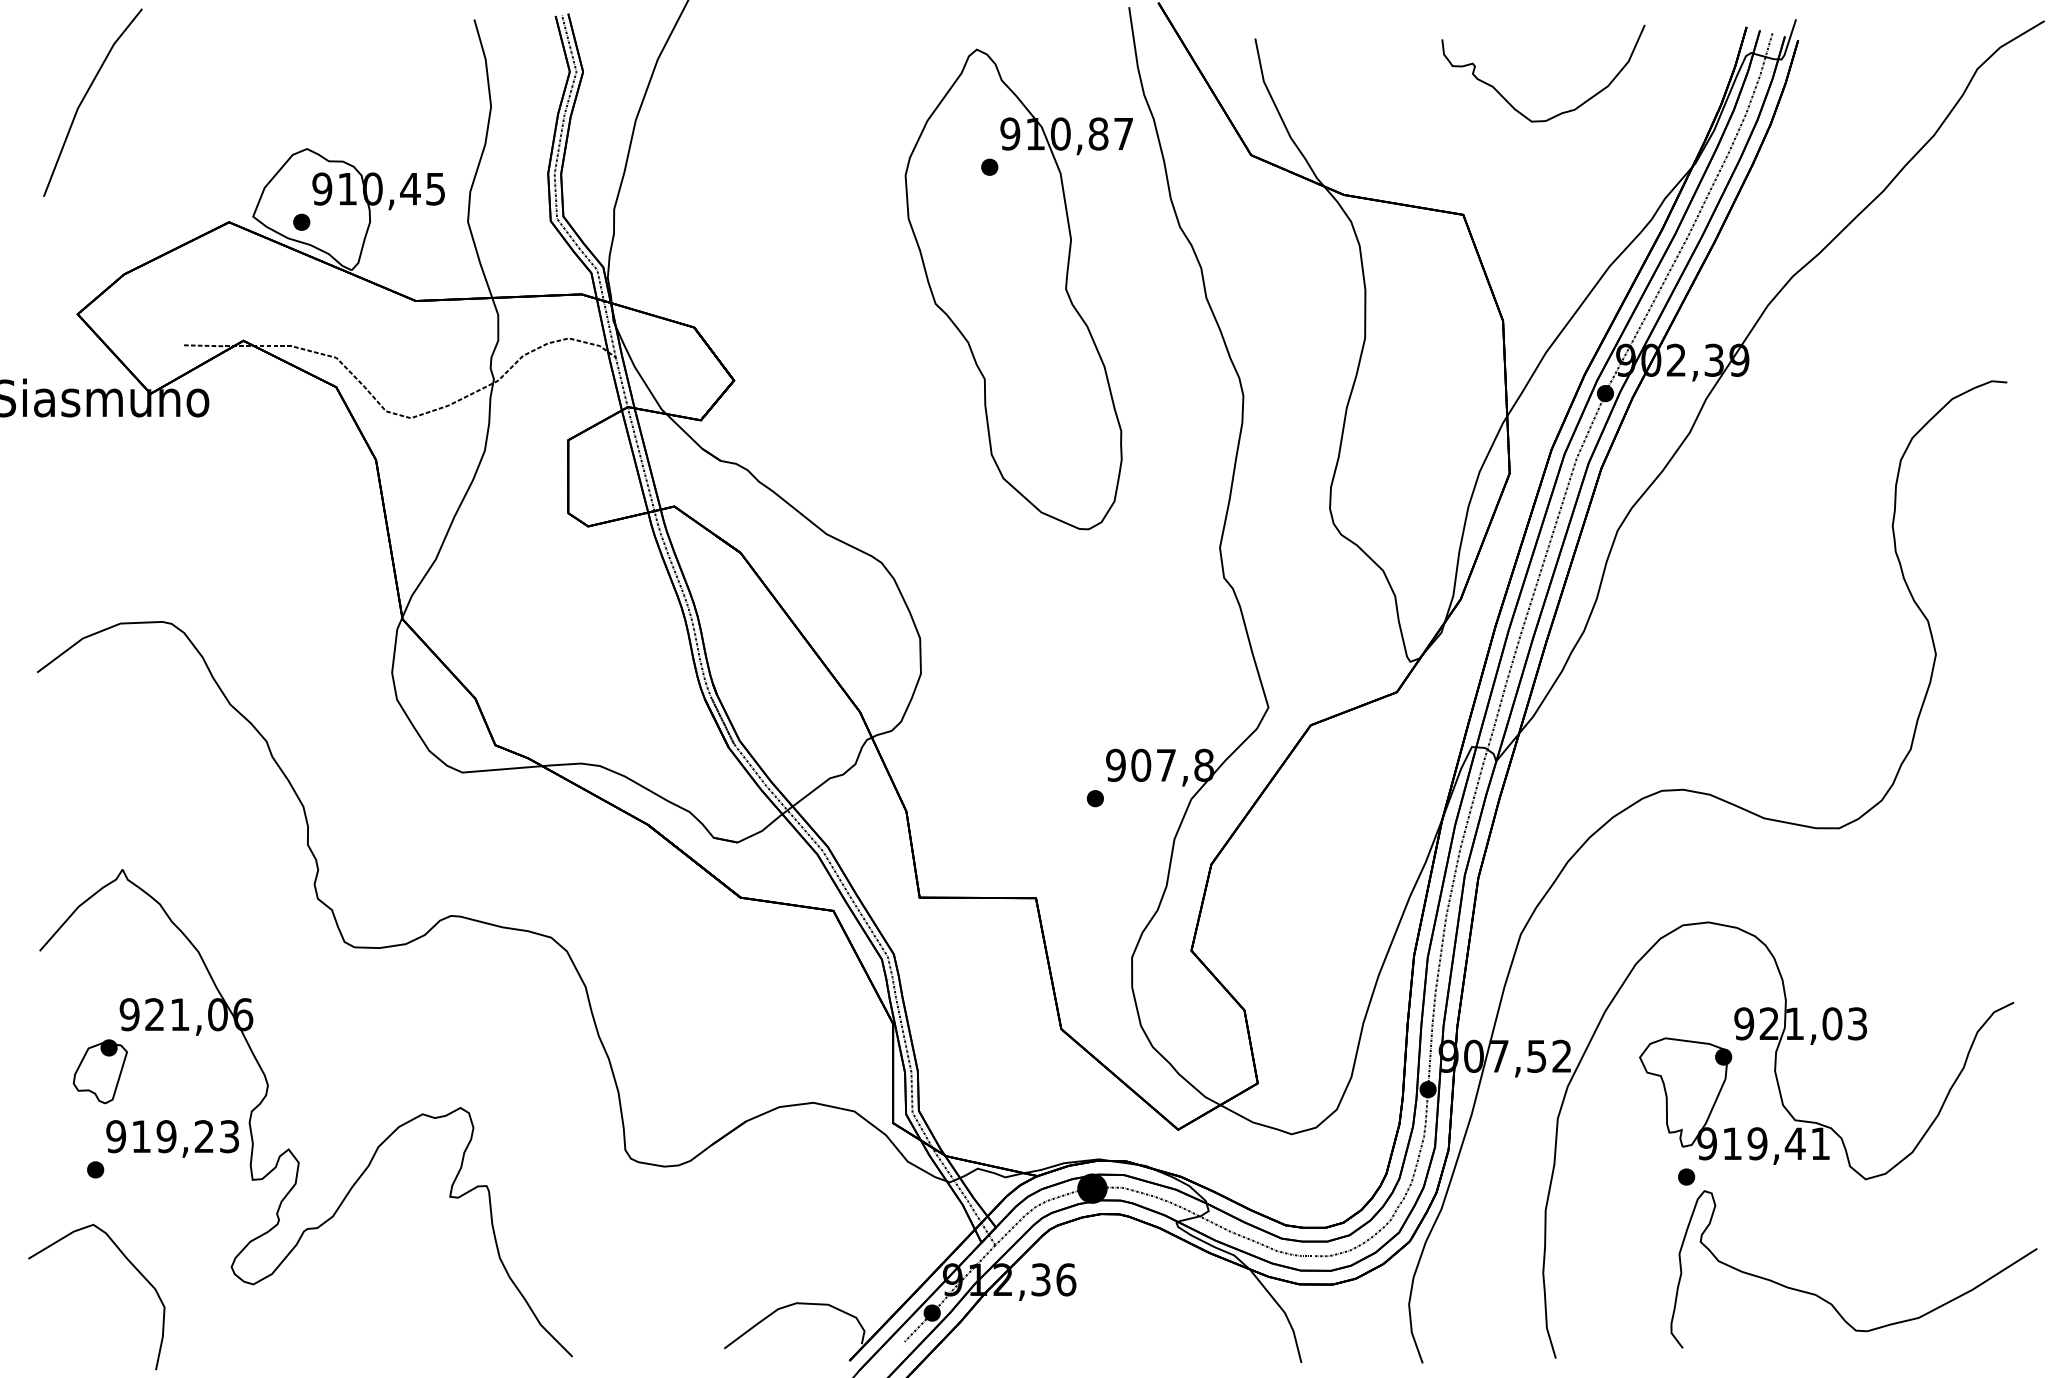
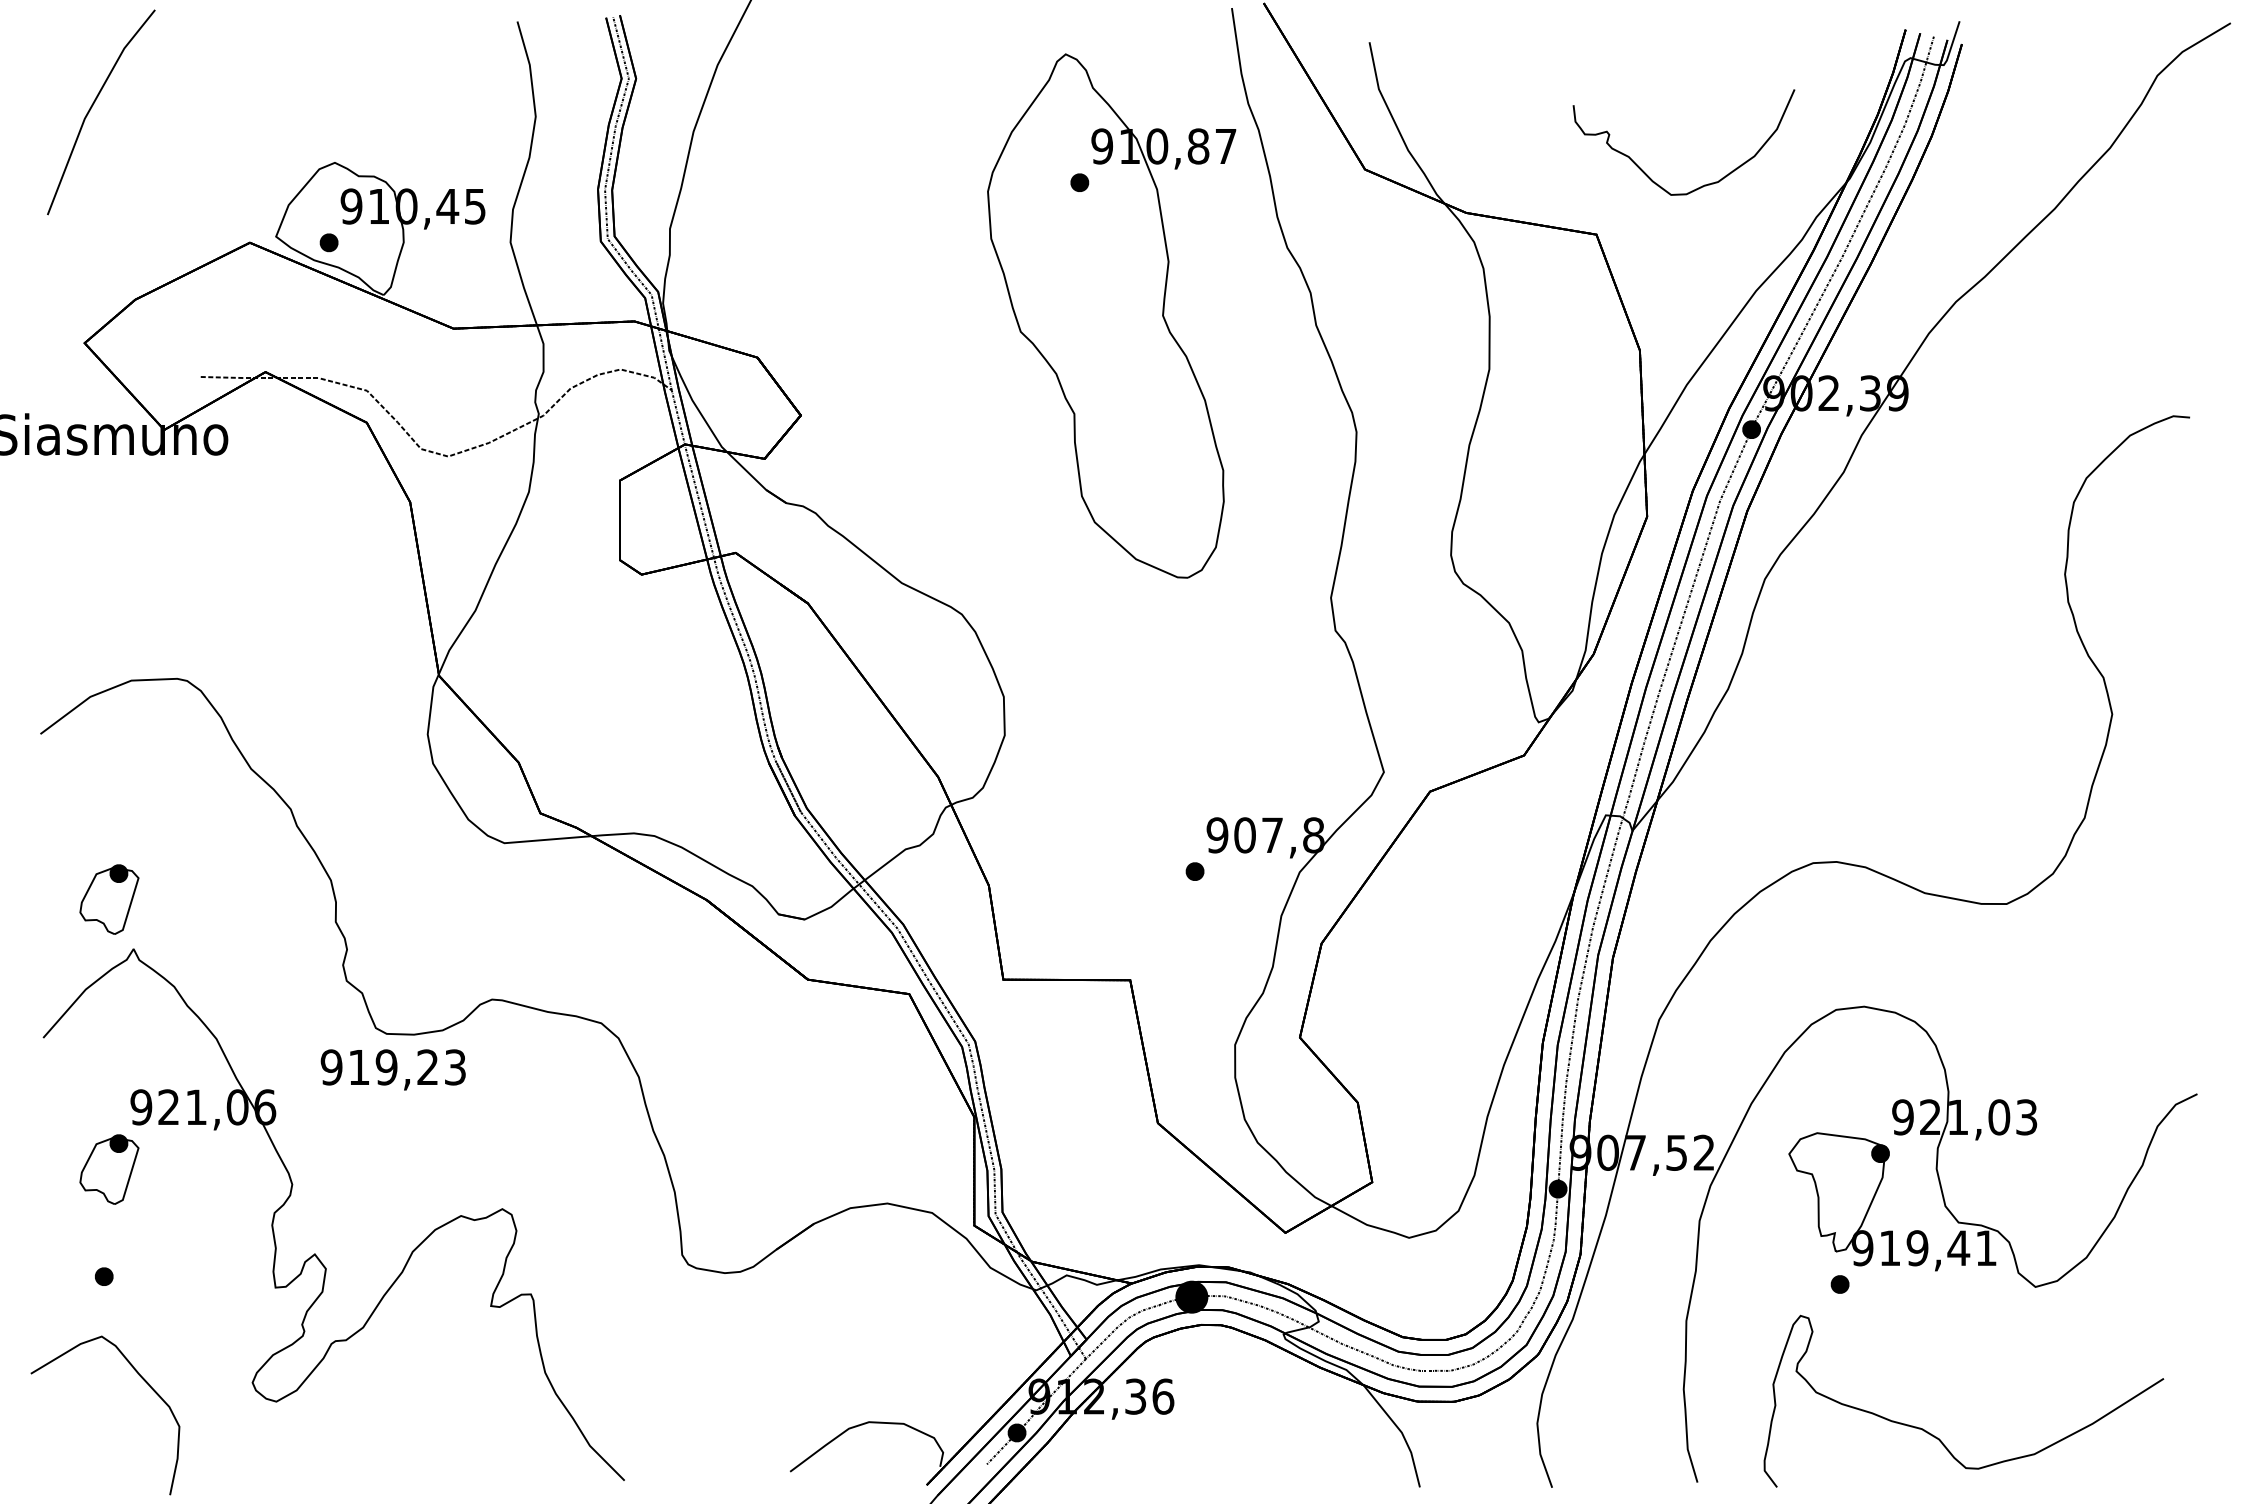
part: (1562, 112) -> (1704, 184), moved
part: (100, 824) -> (109, 899), added
text: (171, 1138) -> (392, 1069), moved
curve: (1831, 1303) -> (1939, 1438), moved

